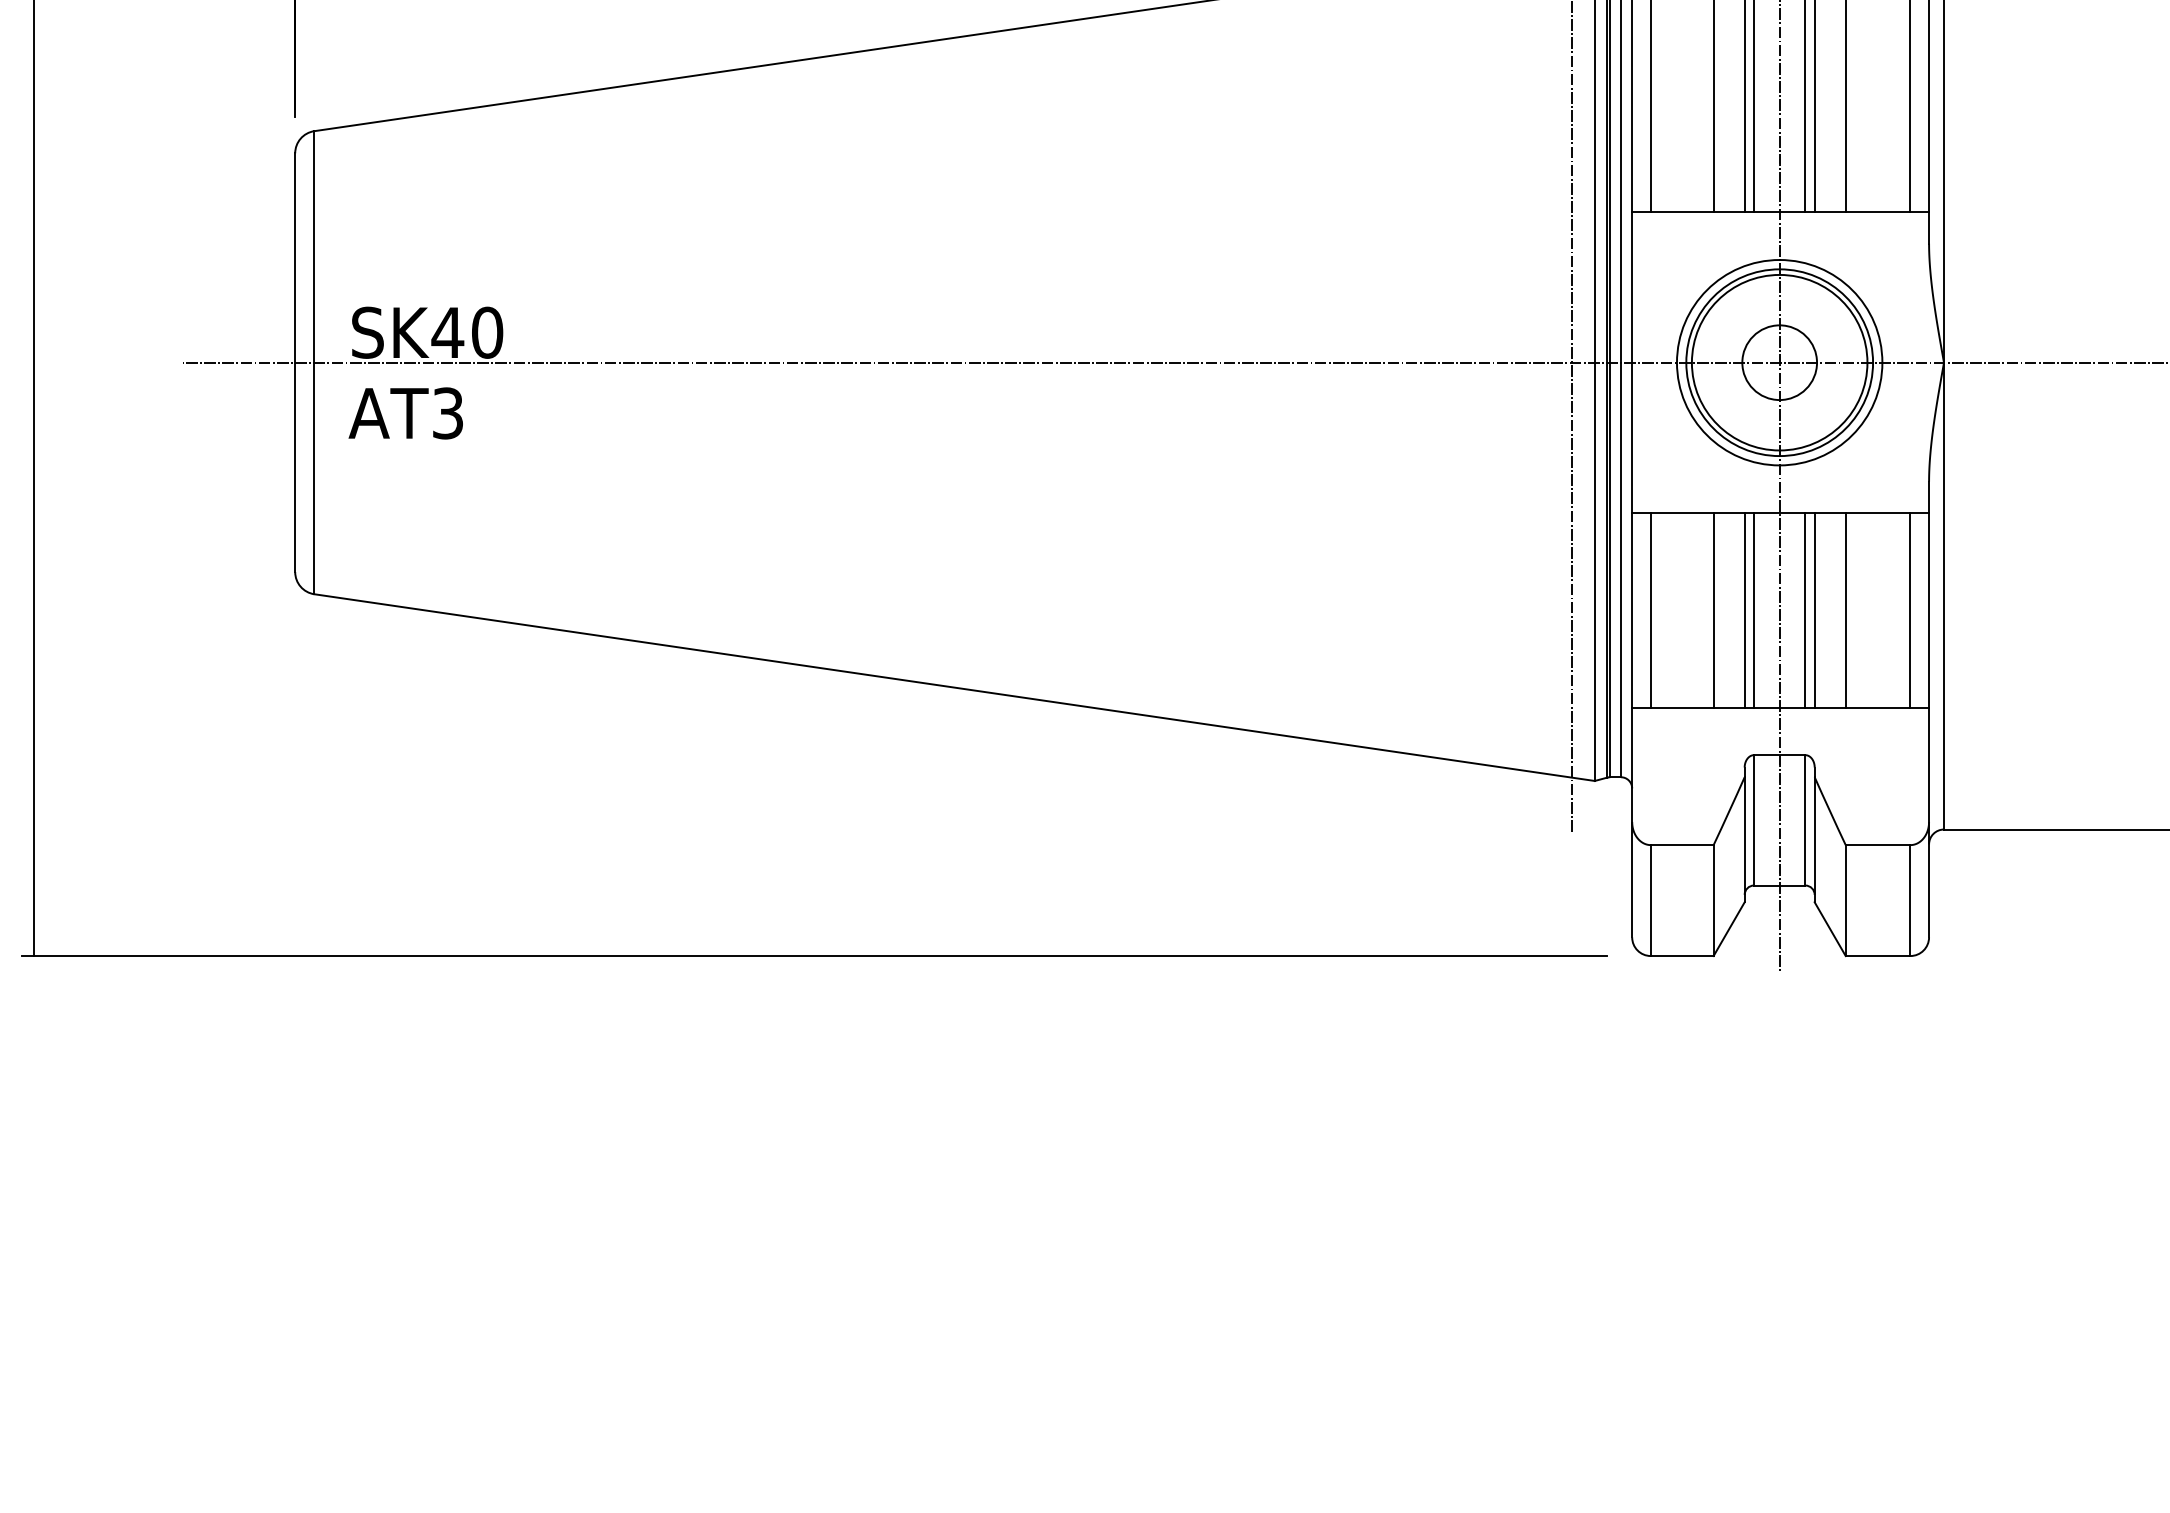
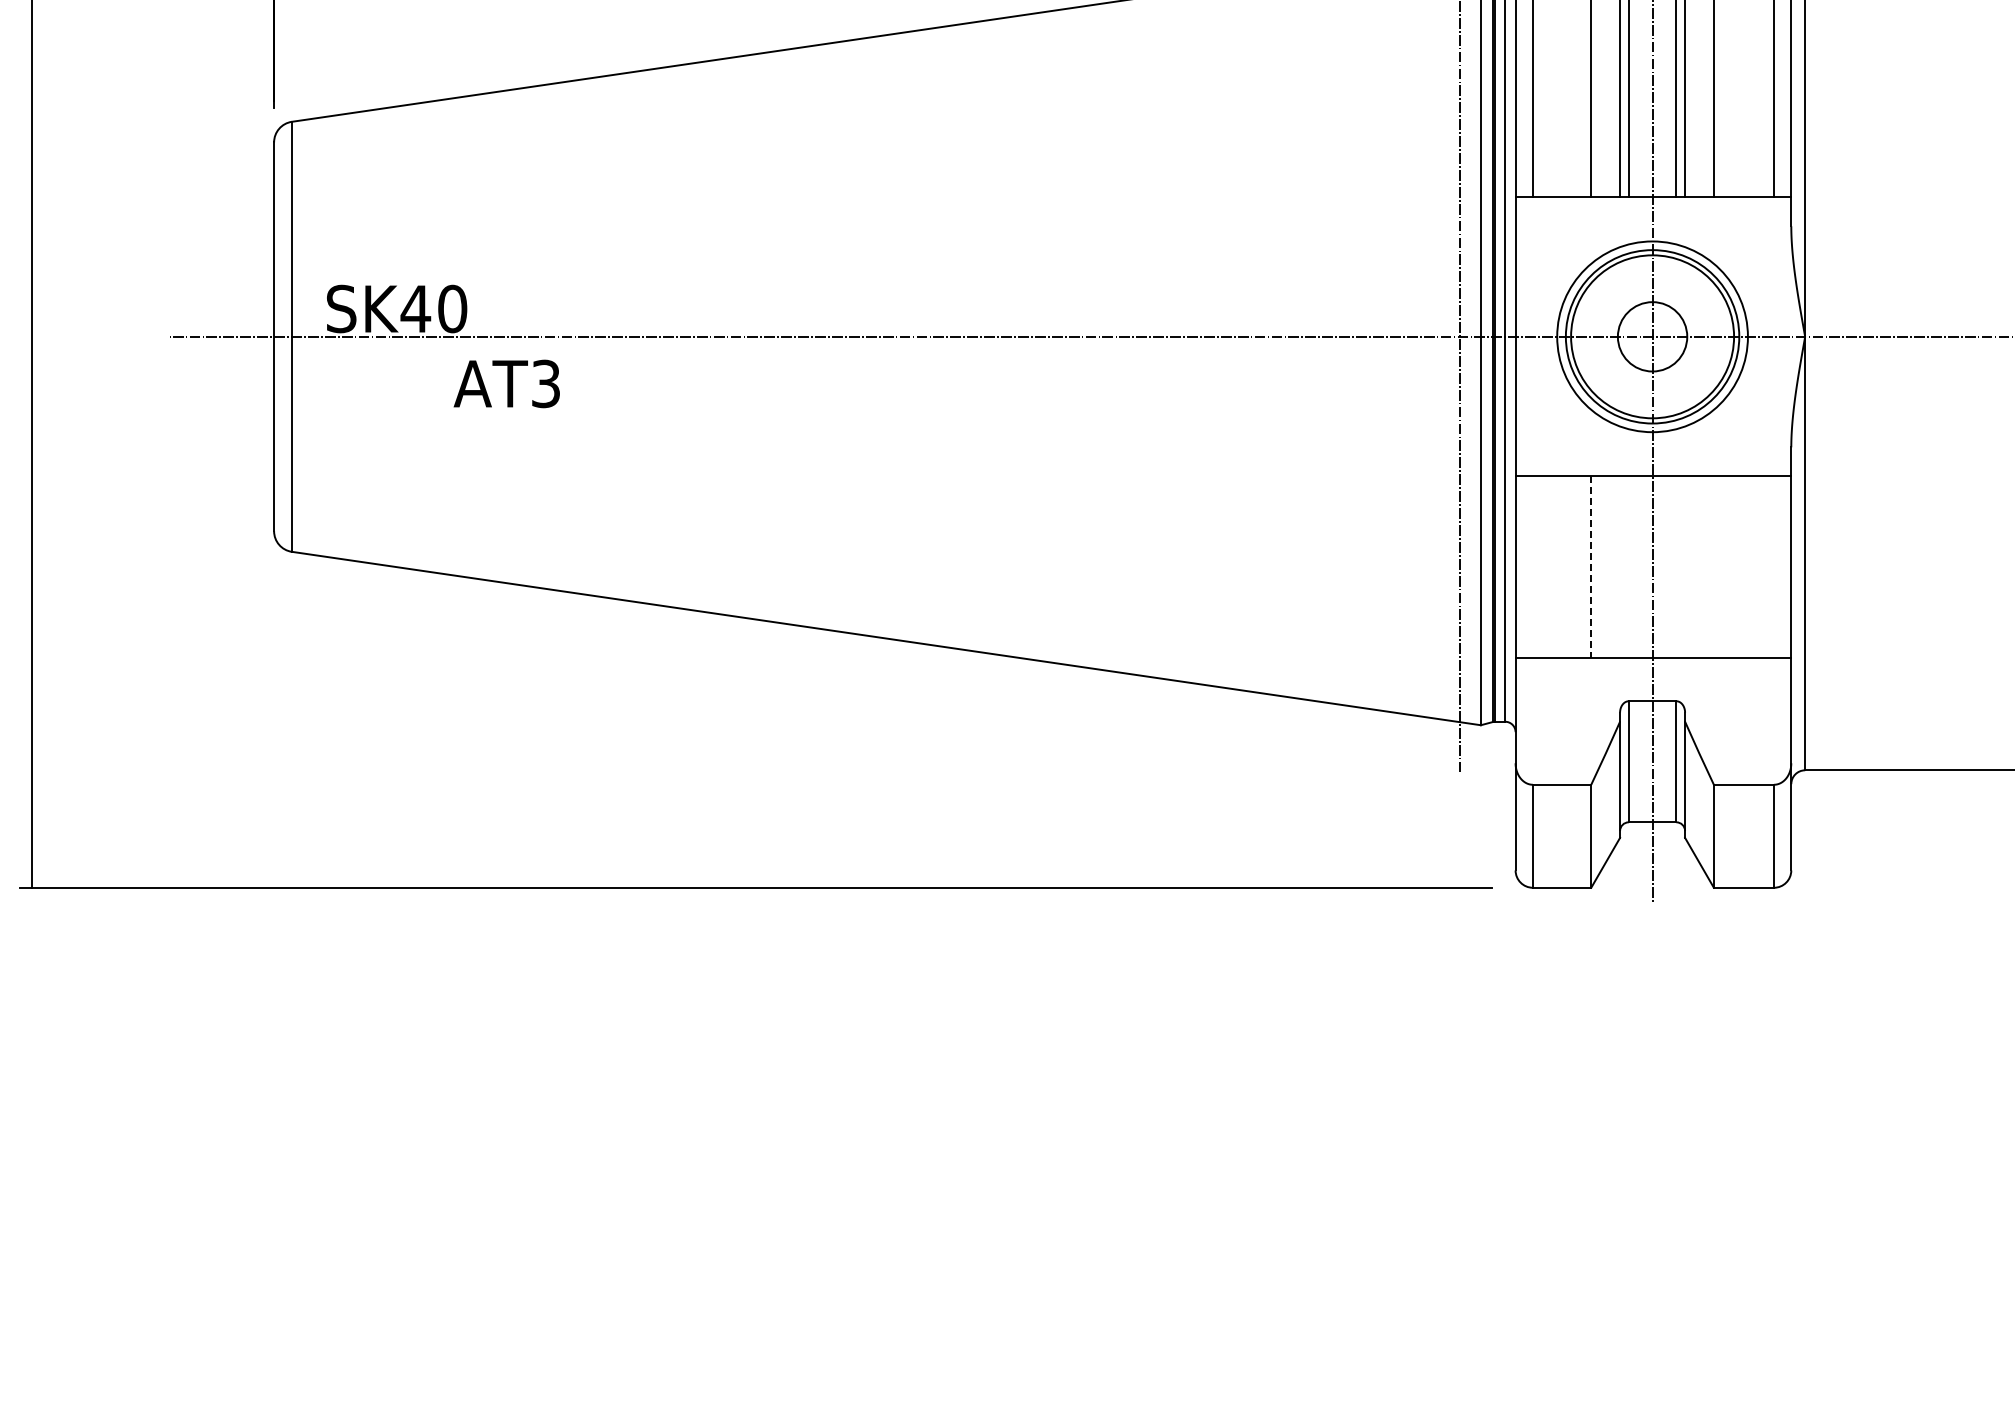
text: (405, 412) -> (506, 383), moved
line: (1650, 610) -> (1532, 566), removed
line: (1745, 610) -> (1620, 566), removed
line: (1753, 610) -> (1628, 566), removed
line: (1805, 610) -> (1676, 566), removed
line: (1815, 610) -> (1685, 566), removed
line: (1845, 610) -> (1713, 566), removed
line: (1909, 610) -> (1773, 566), removed
line: (1713, 611) -> (1591, 567), solid -> dashed

